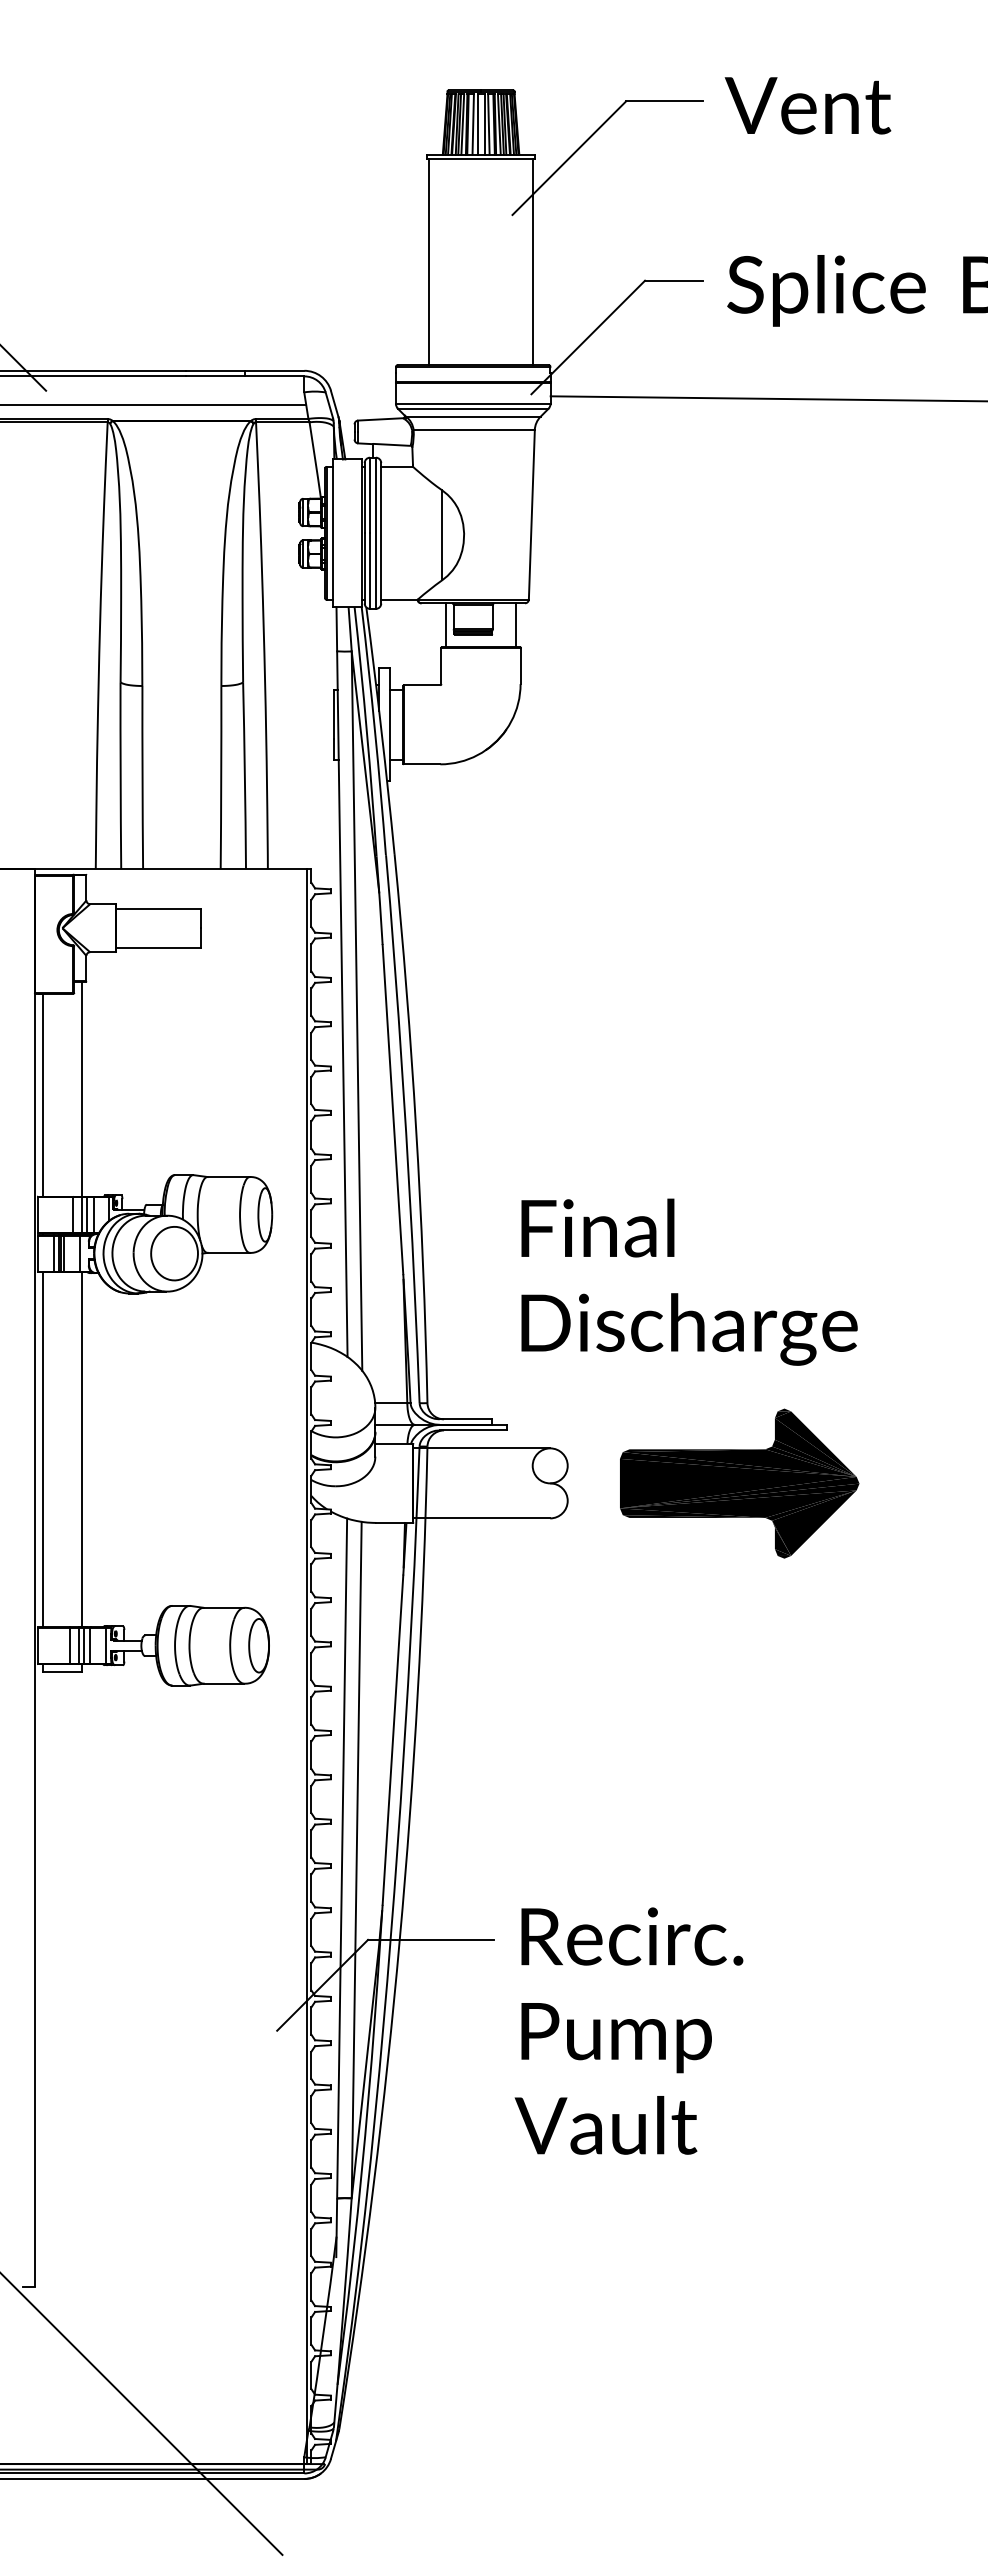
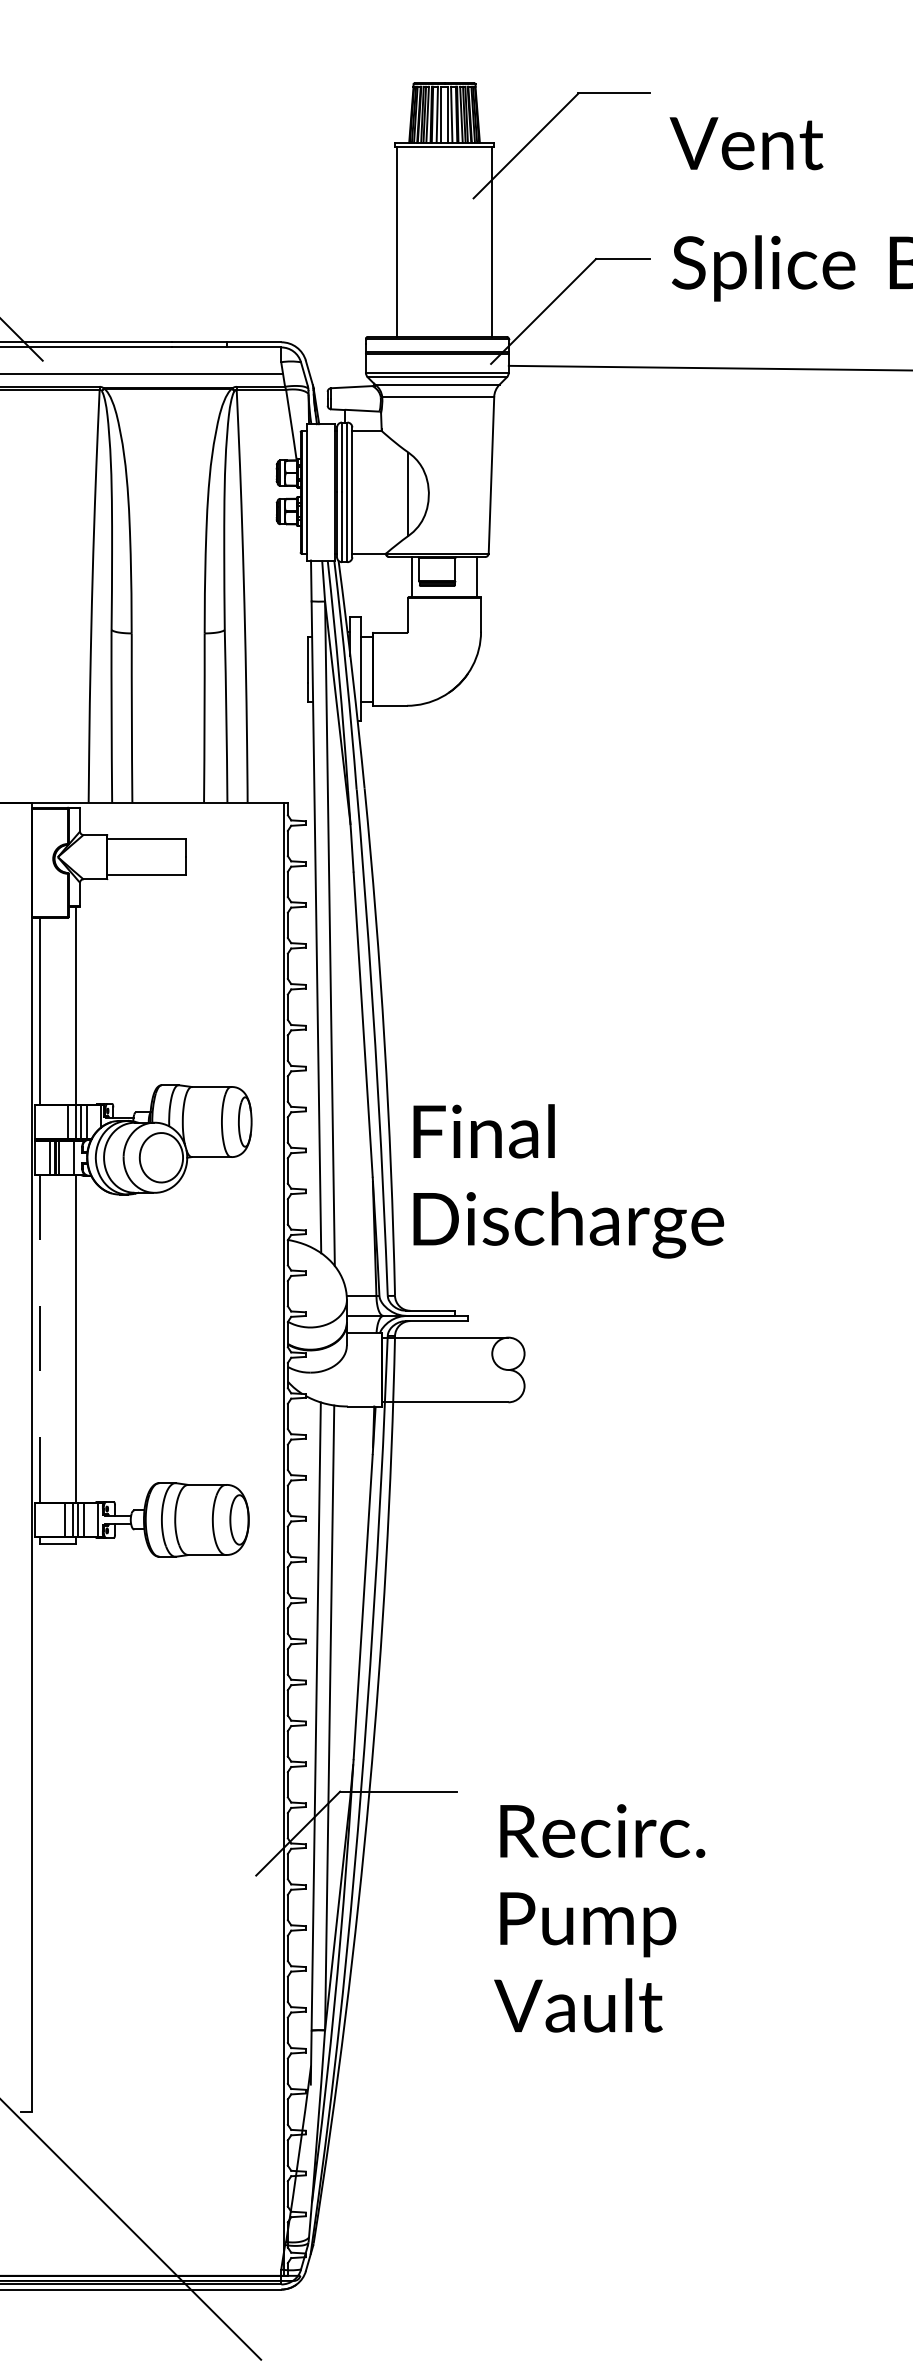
text: (807, 105) -> (746, 143), moved
text: (689, 1281) -> (568, 1180), moved
line: (43, 1449) -> (40, 1338), solid -> dashed
part: (739, 1483) -> (683, 1370), removed
text: (628, 2030) -> (599, 1917), moved

